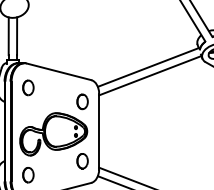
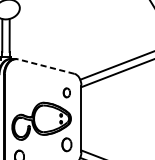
line: (58, 71) -> (45, 66), solid -> dashed
part: (28, 87) -> (19, 80), removed
part: (82, 101) -> (66, 92), size x0.7

